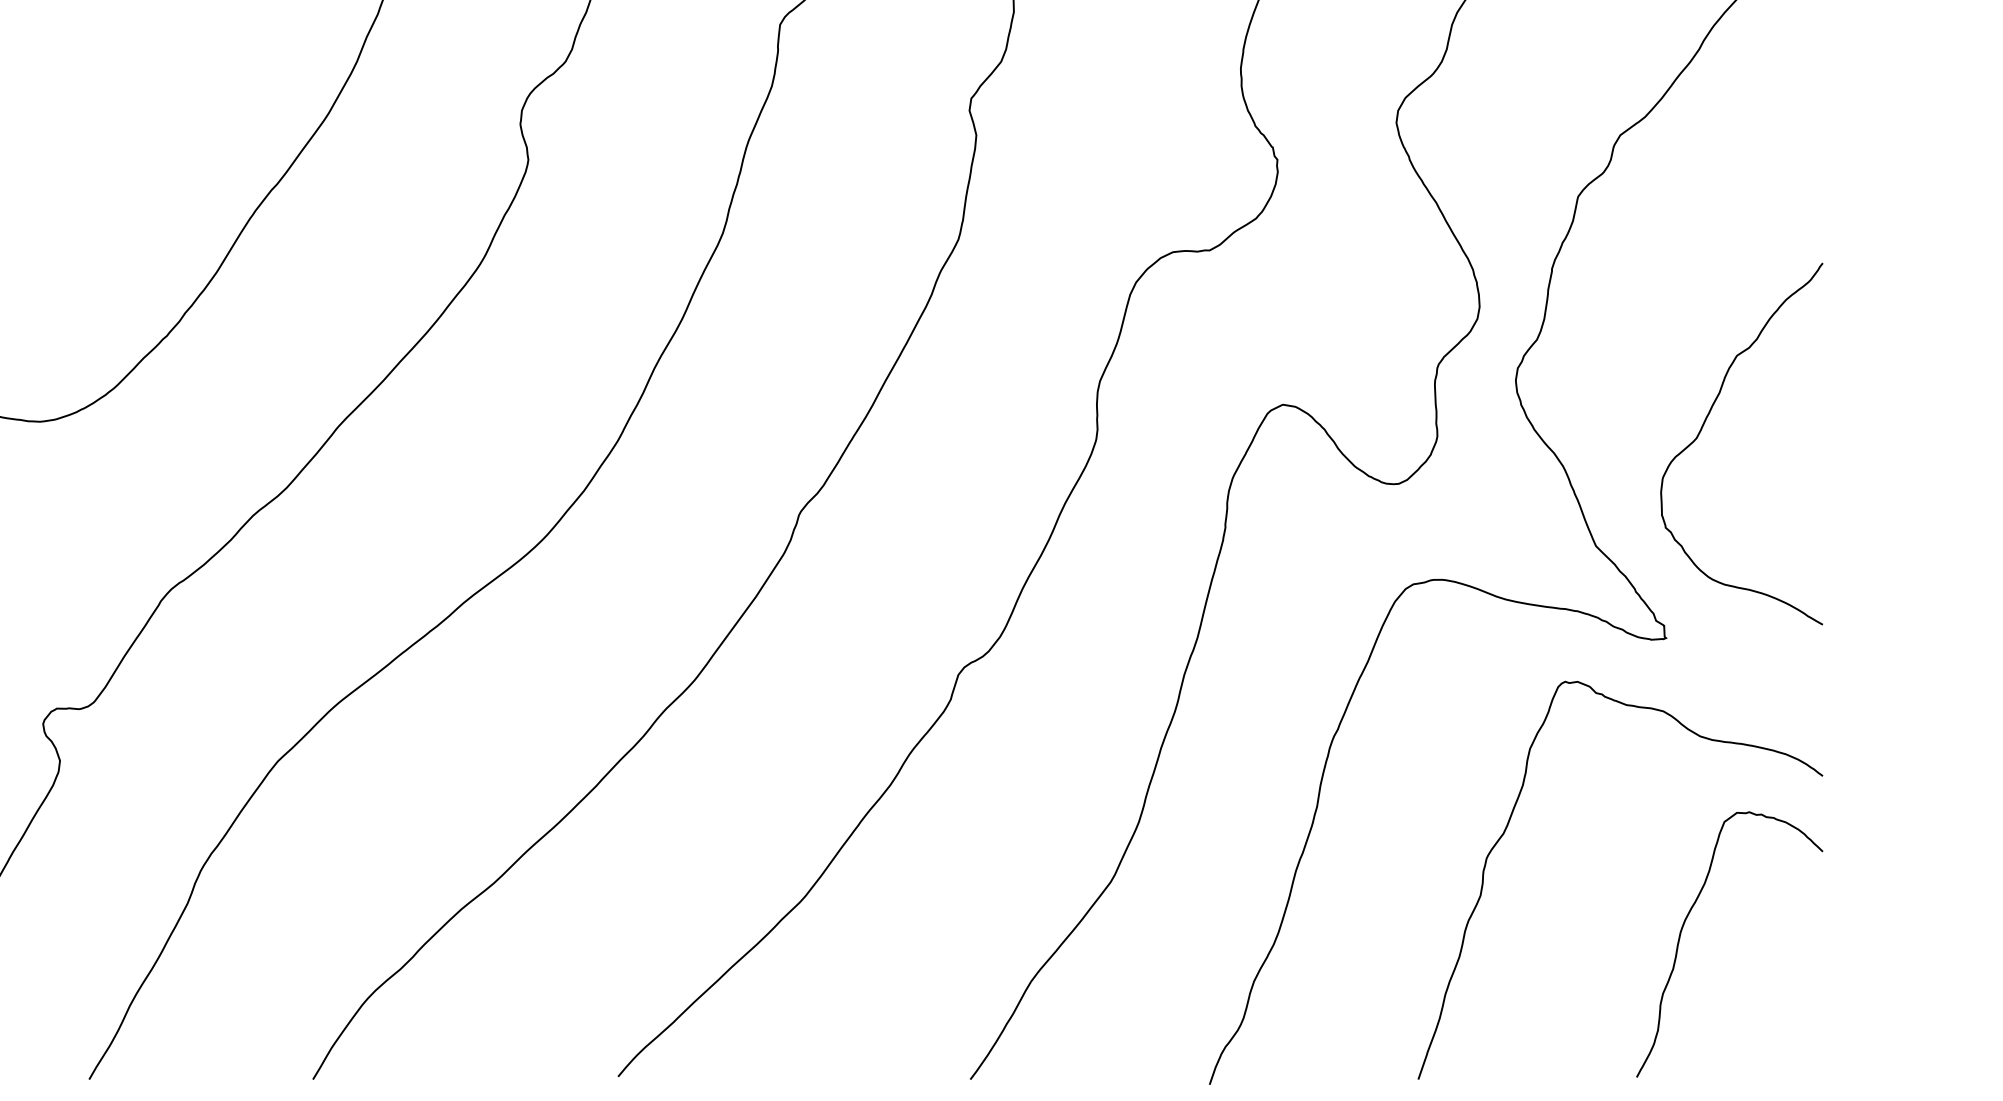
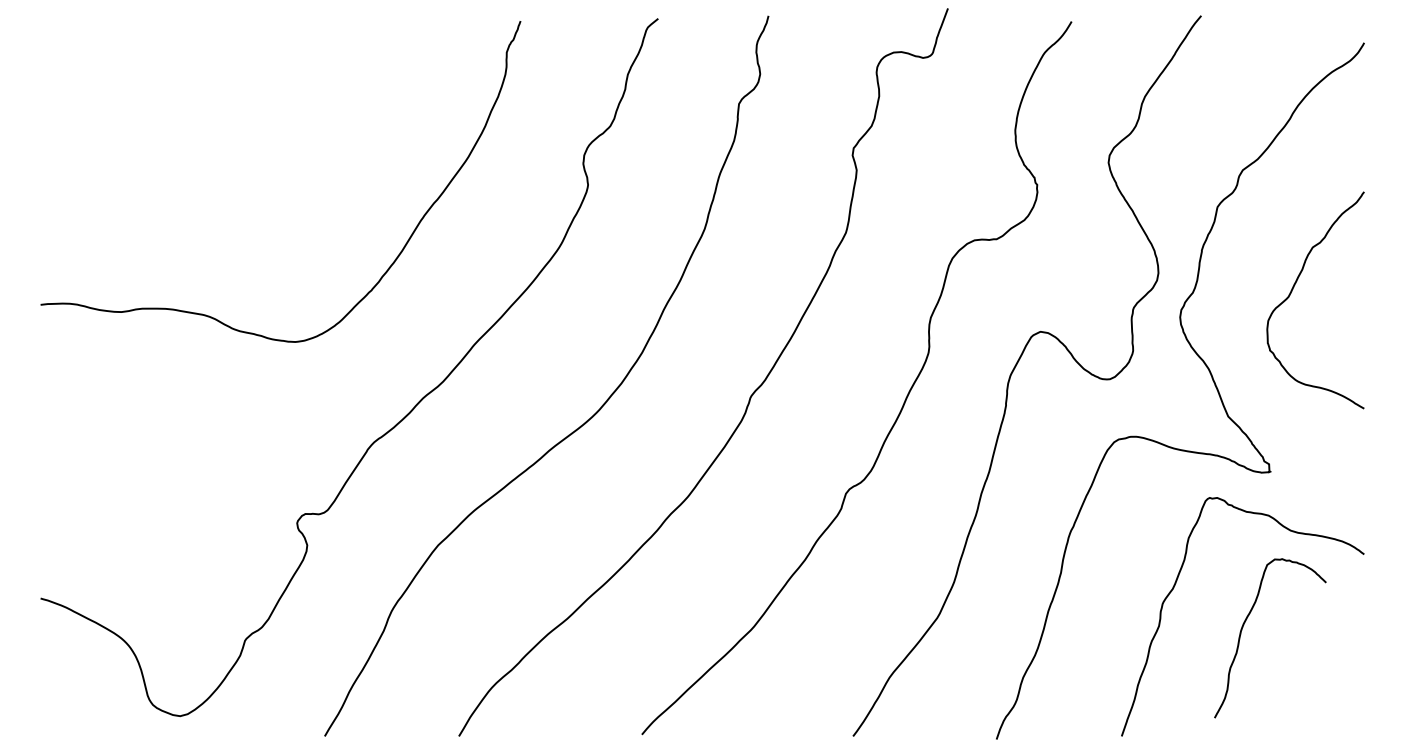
curve: (1704, 425) -> (1293, 289), moved
curve: (1686, 922) -> (1244, 625), moved

